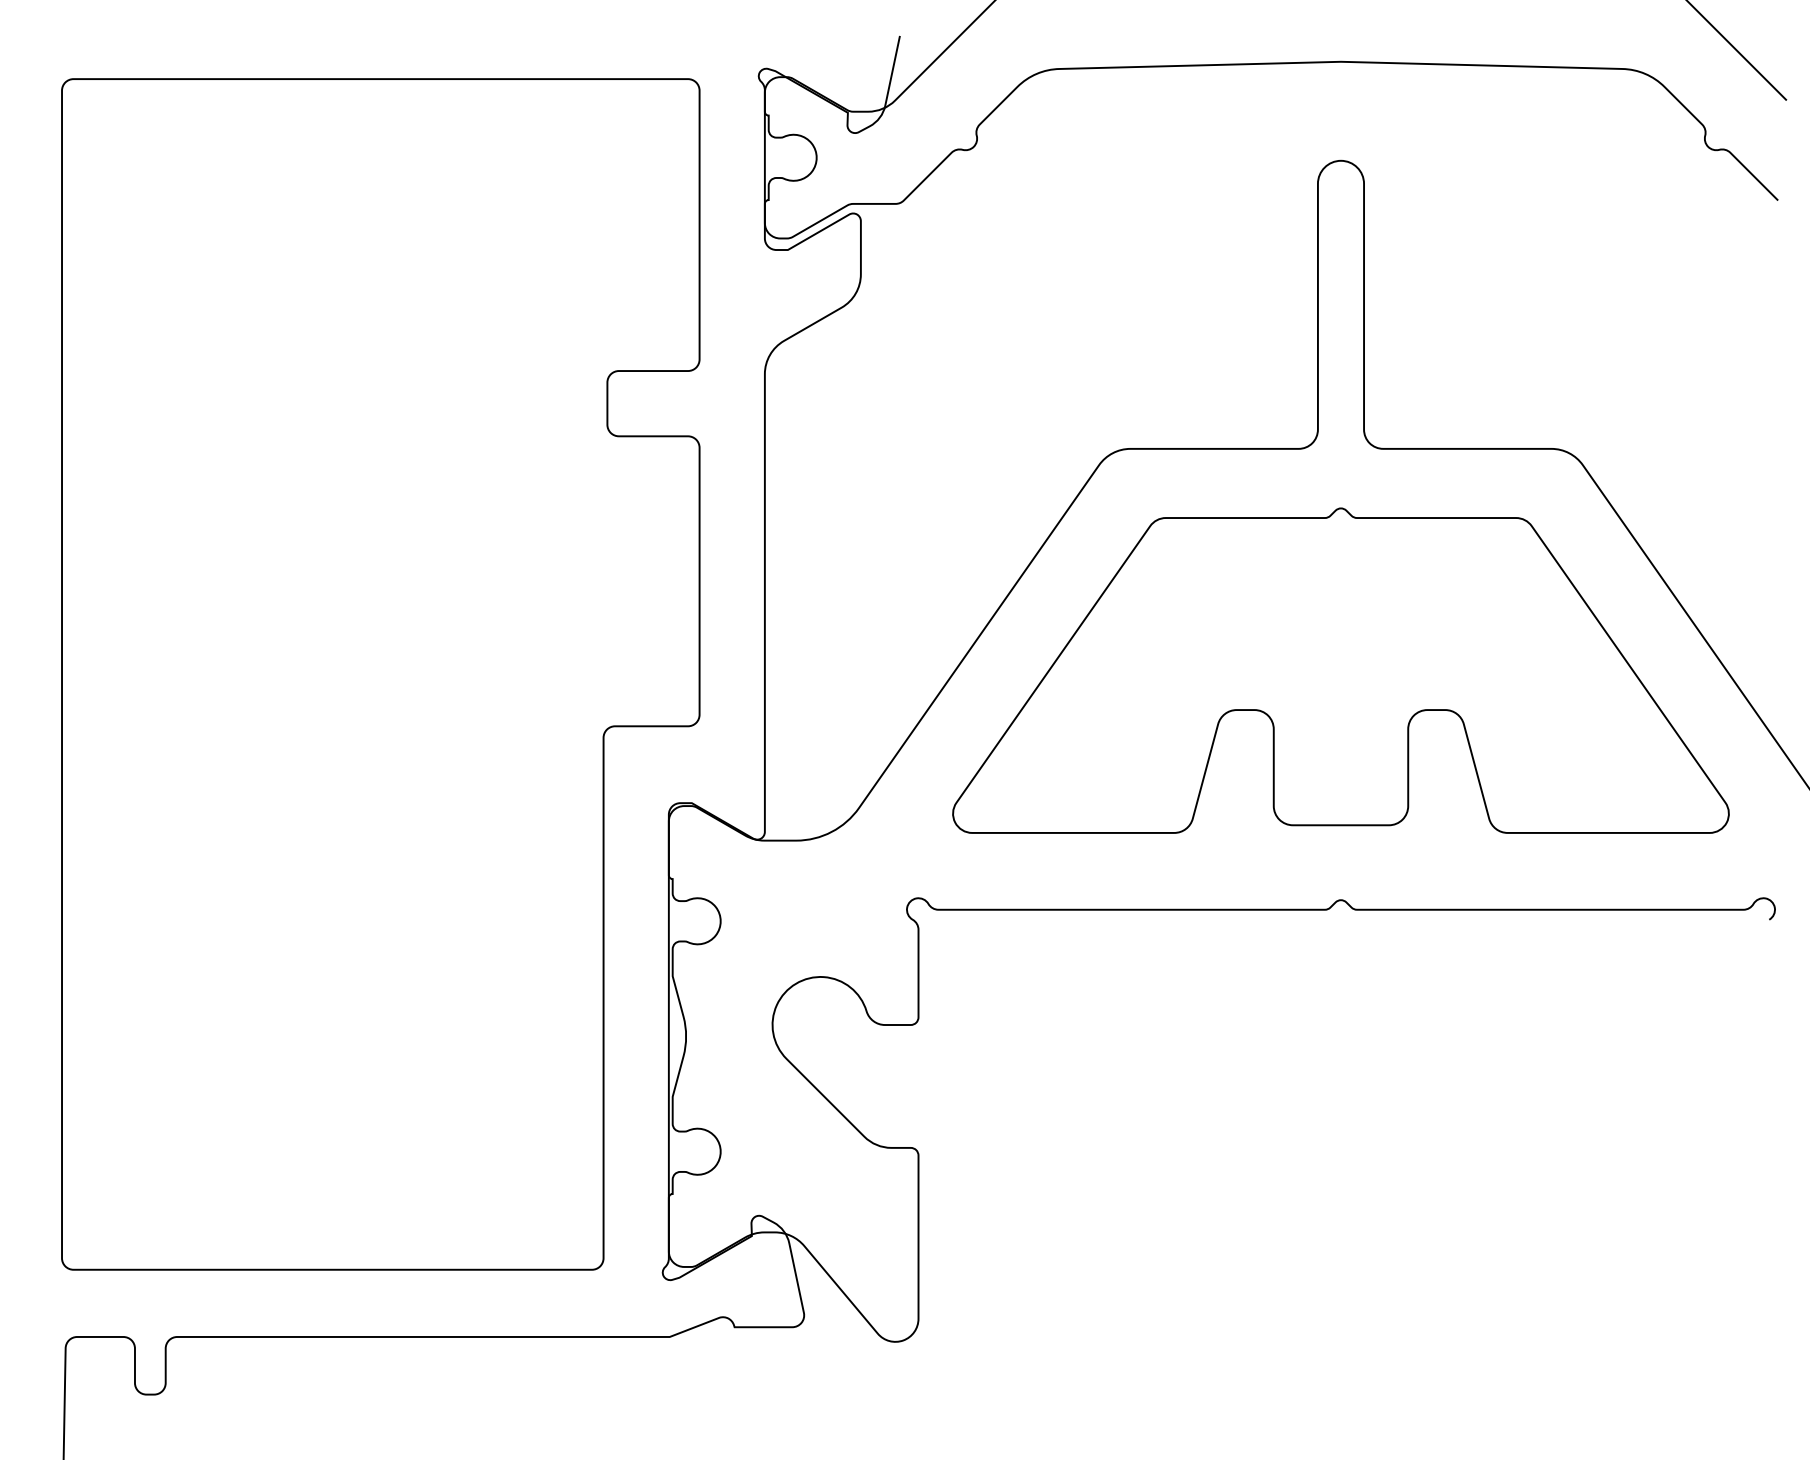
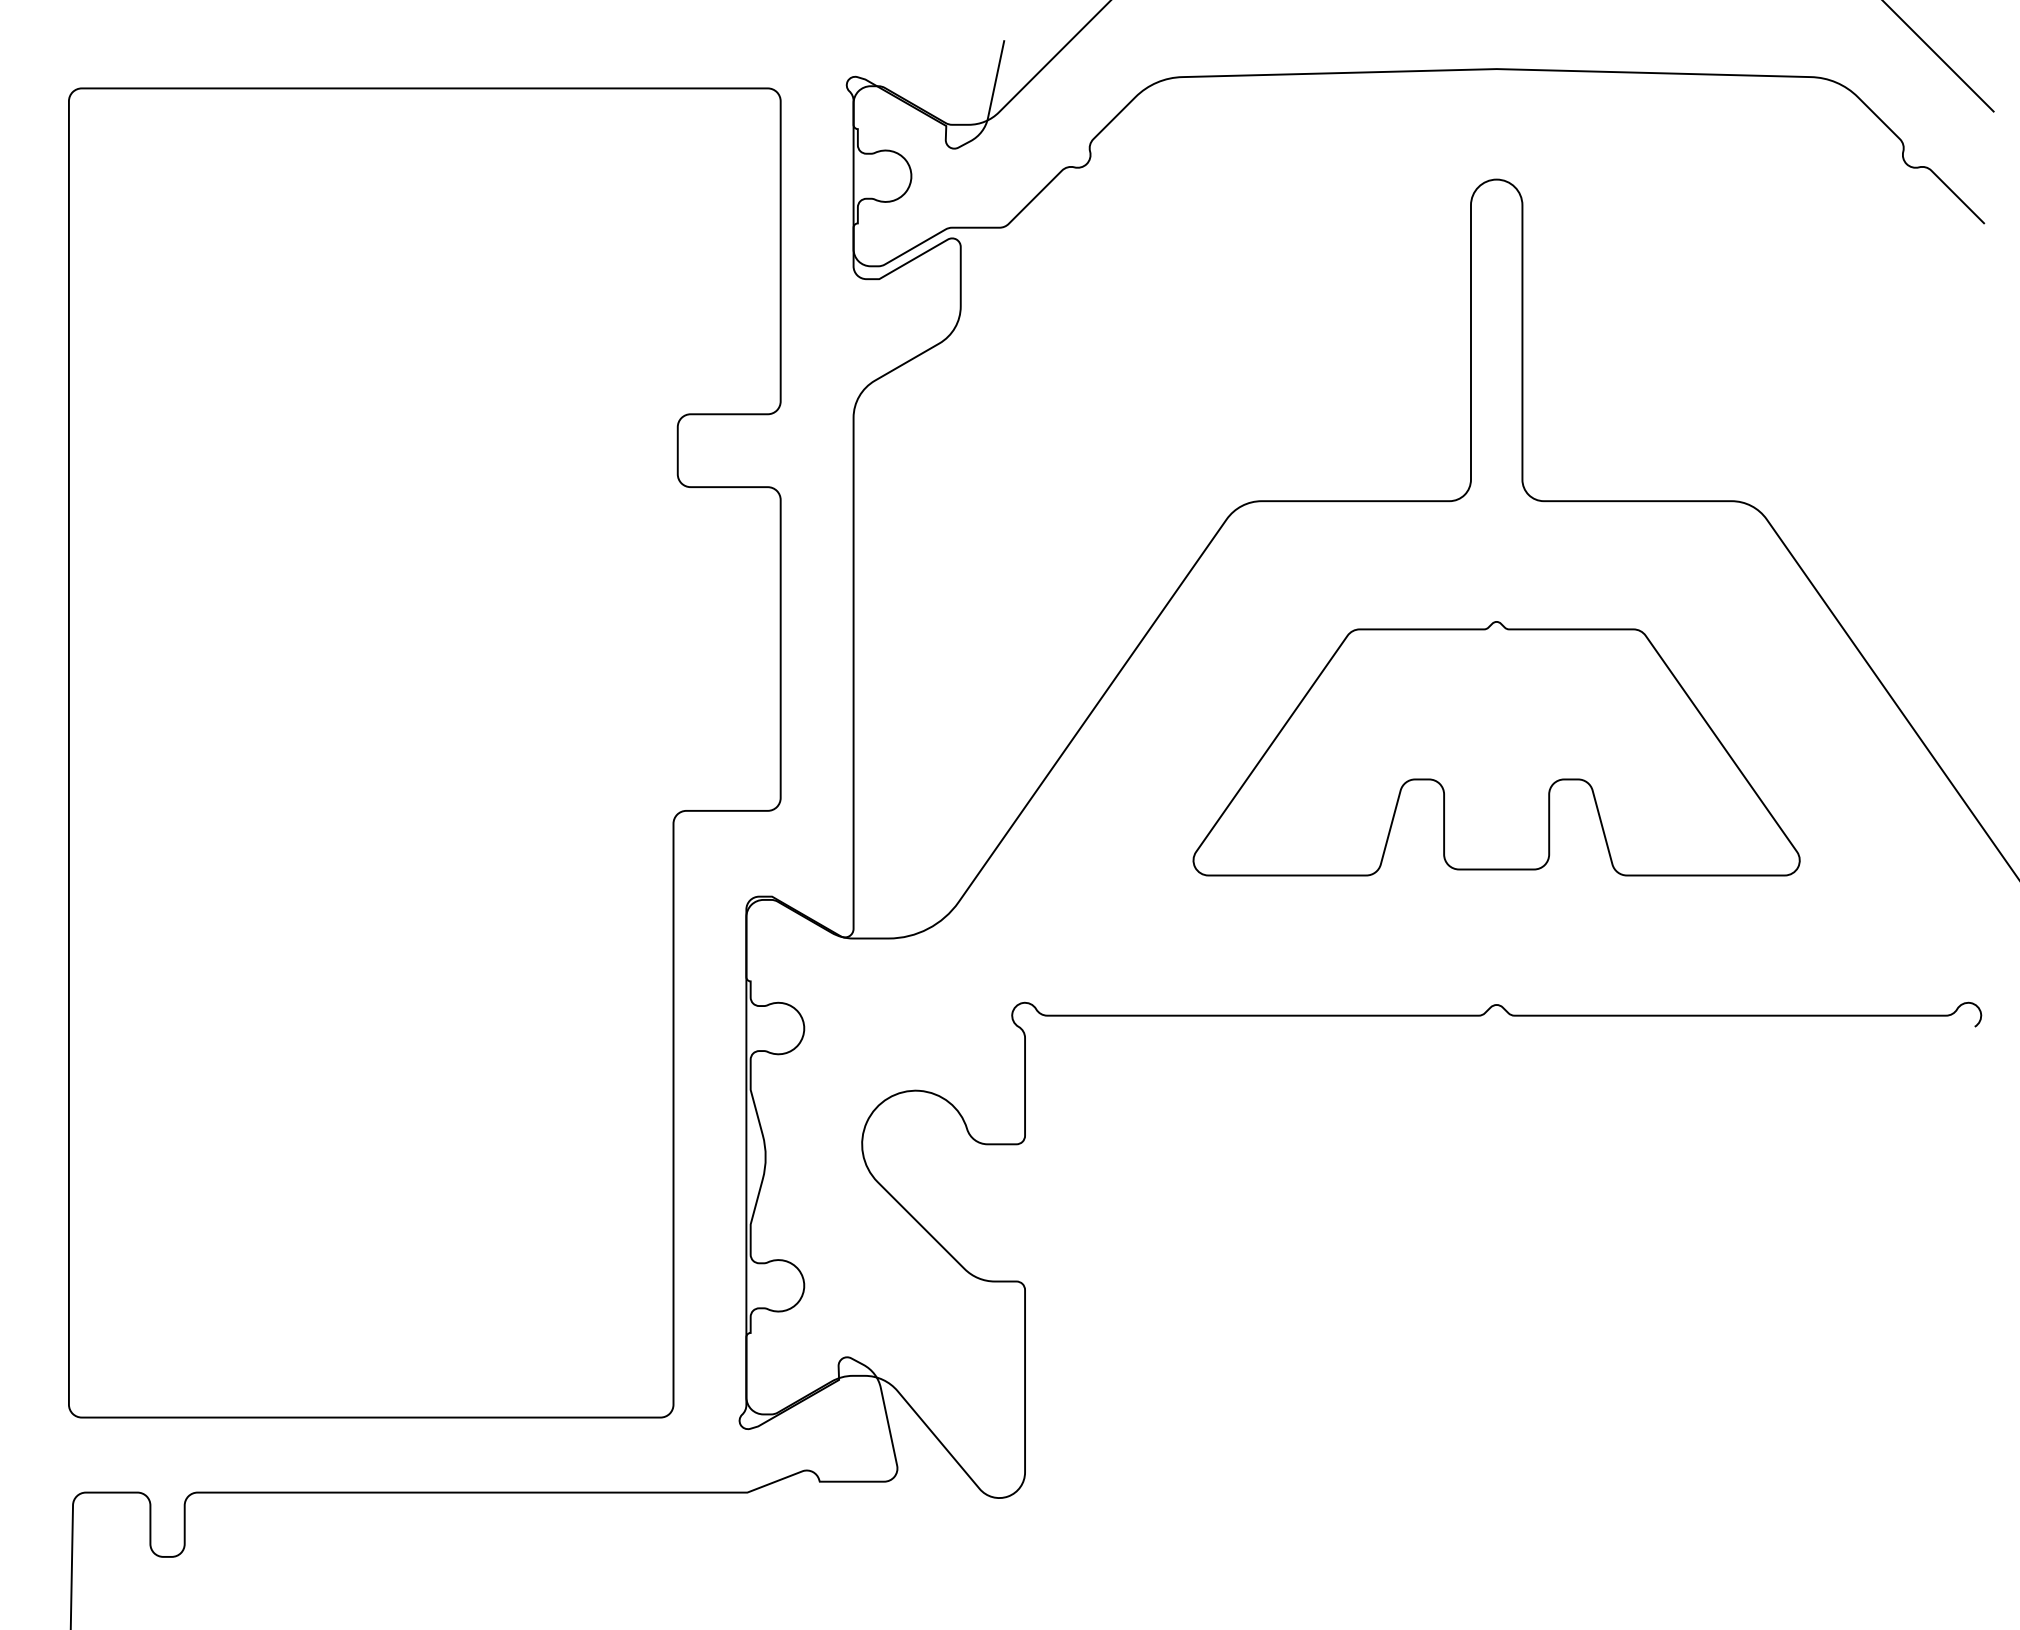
part: (1340, 670) -> (1496, 748), size x0.7

